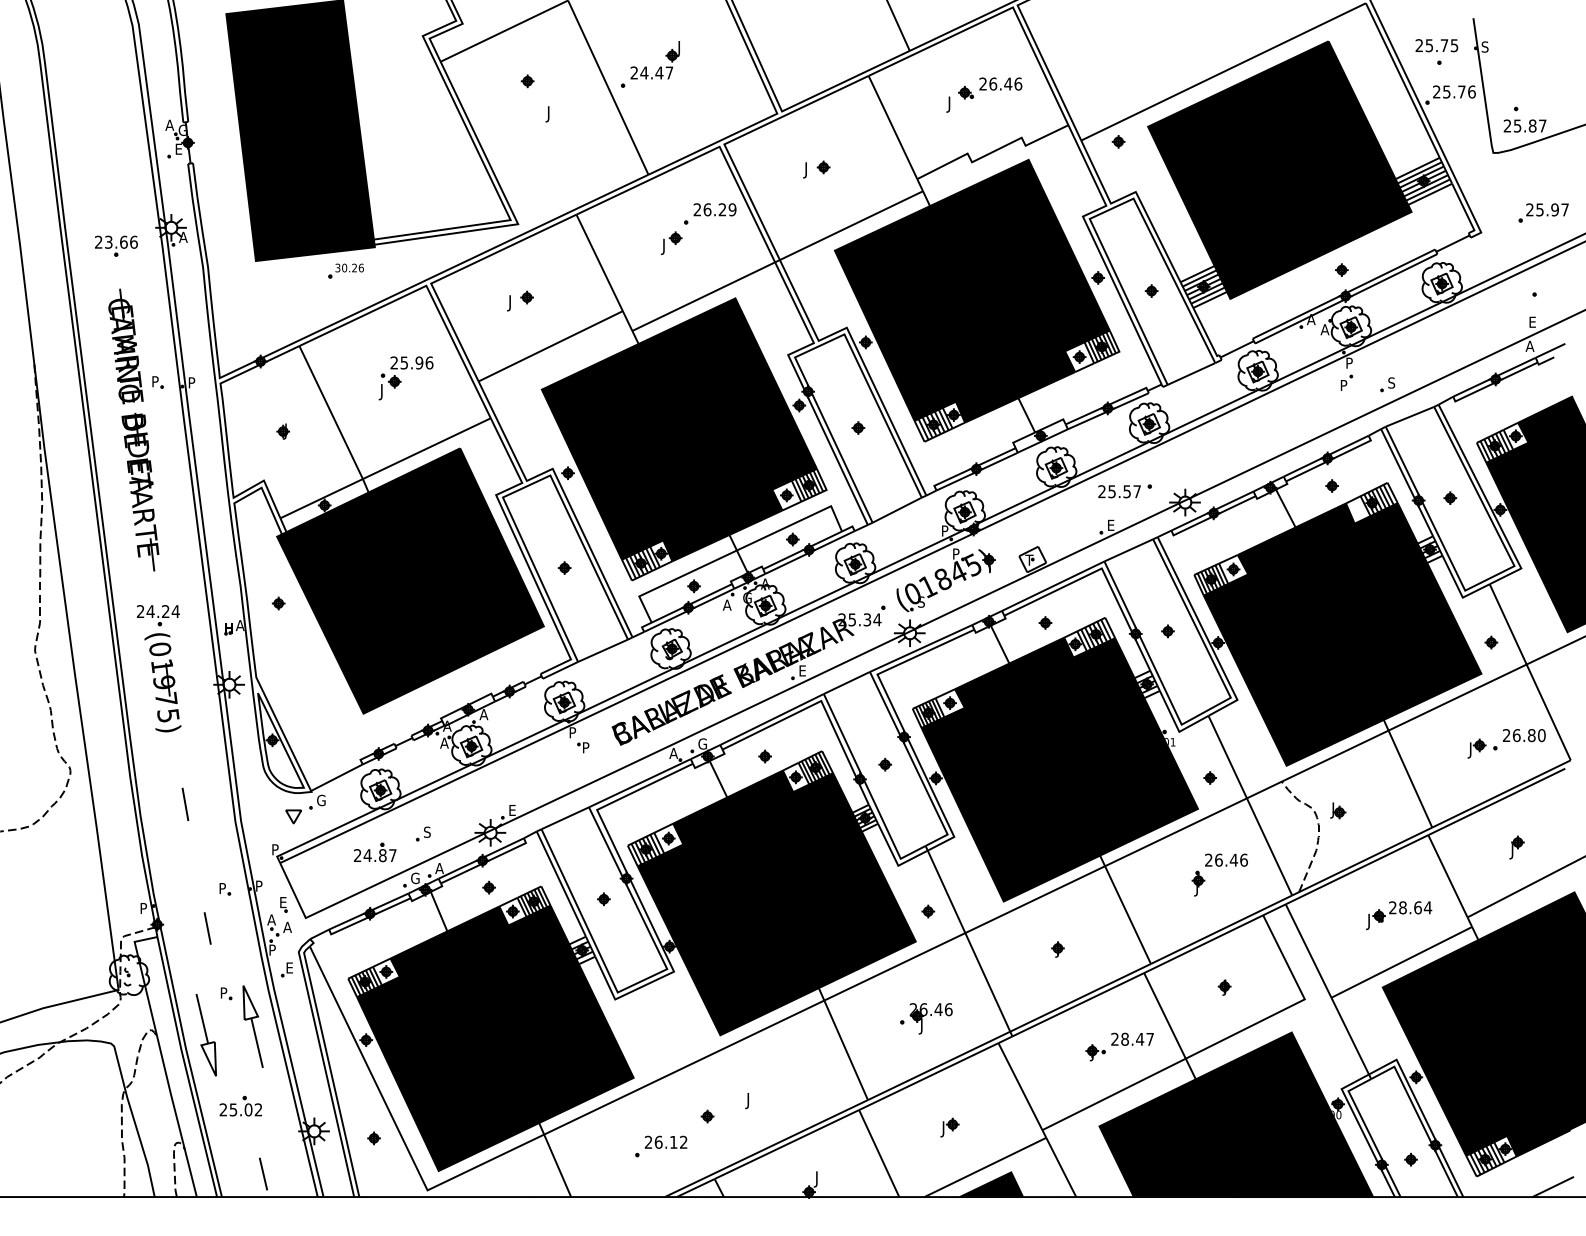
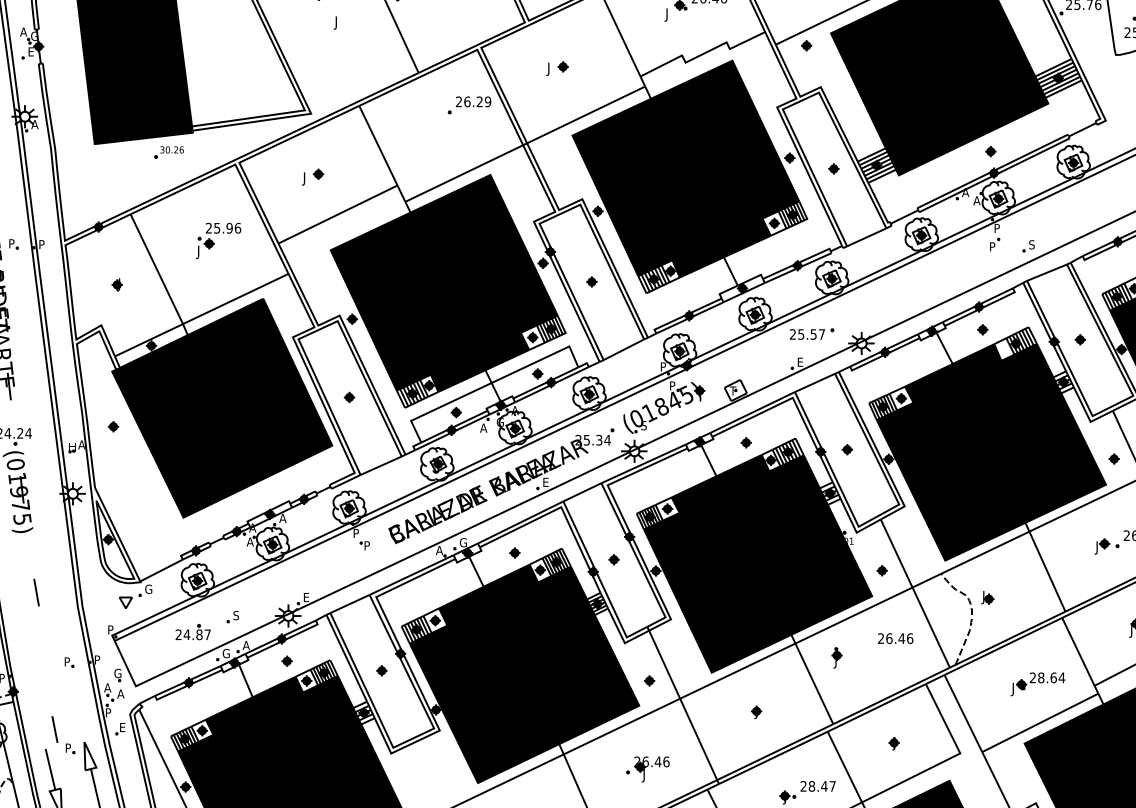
part: (671, 242) -> (437, 128), removed
part: (1198, 883) -> (837, 657), moved
text: (283, 902) -> (117, 673), E -> G
line: (207, 928) -> (54, 729), moved

